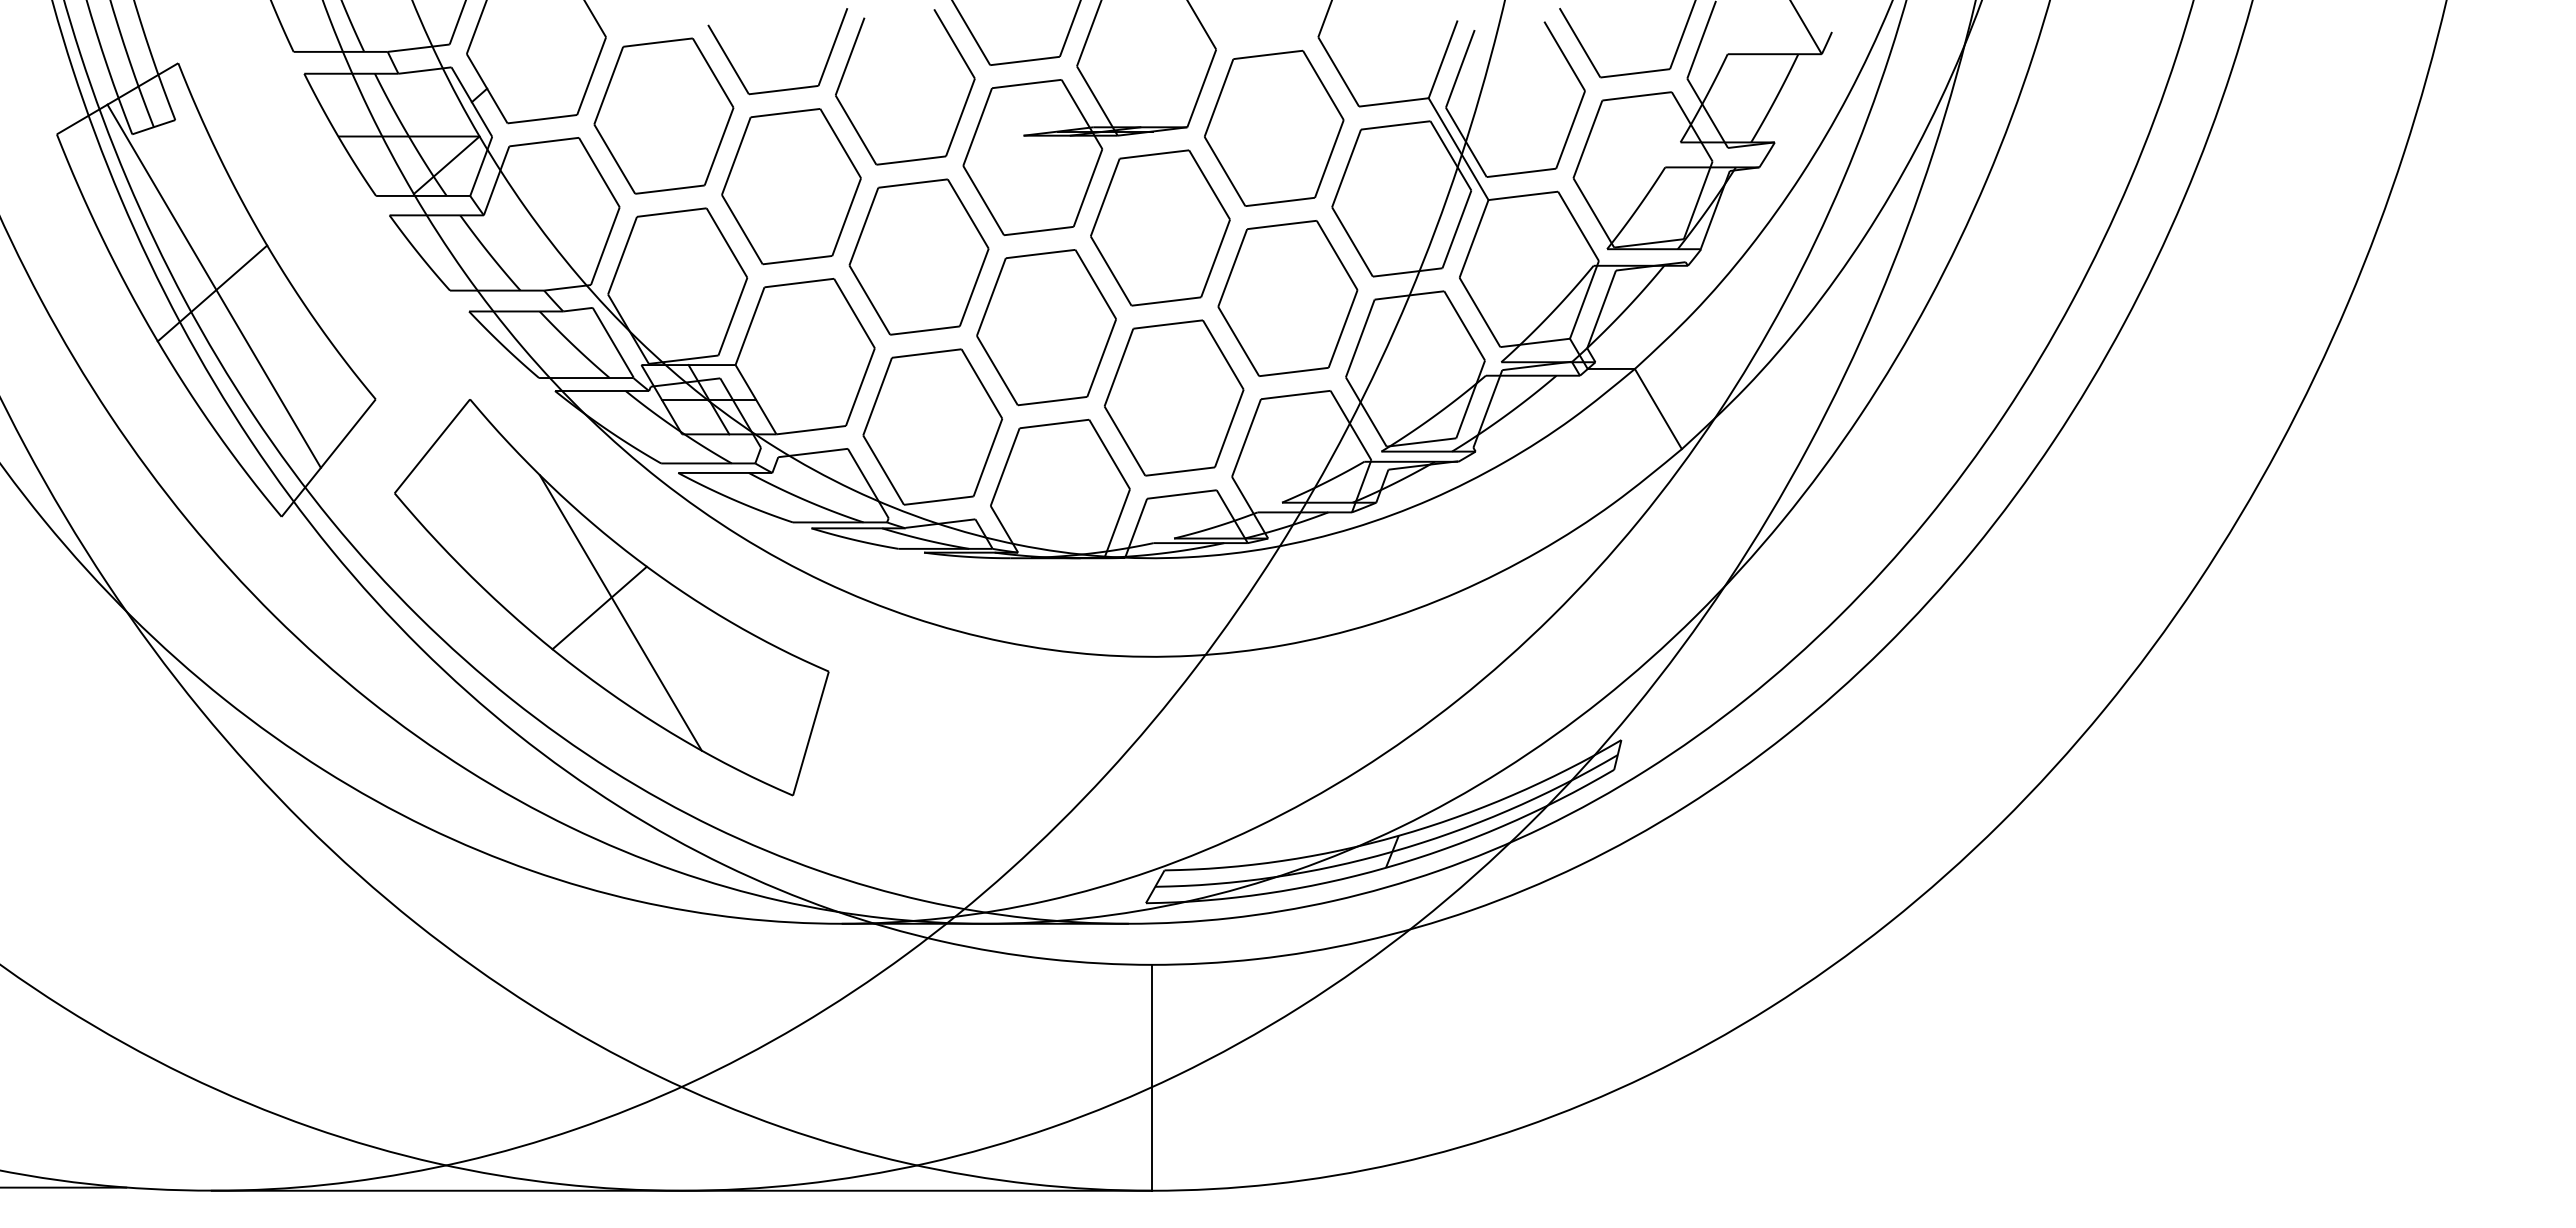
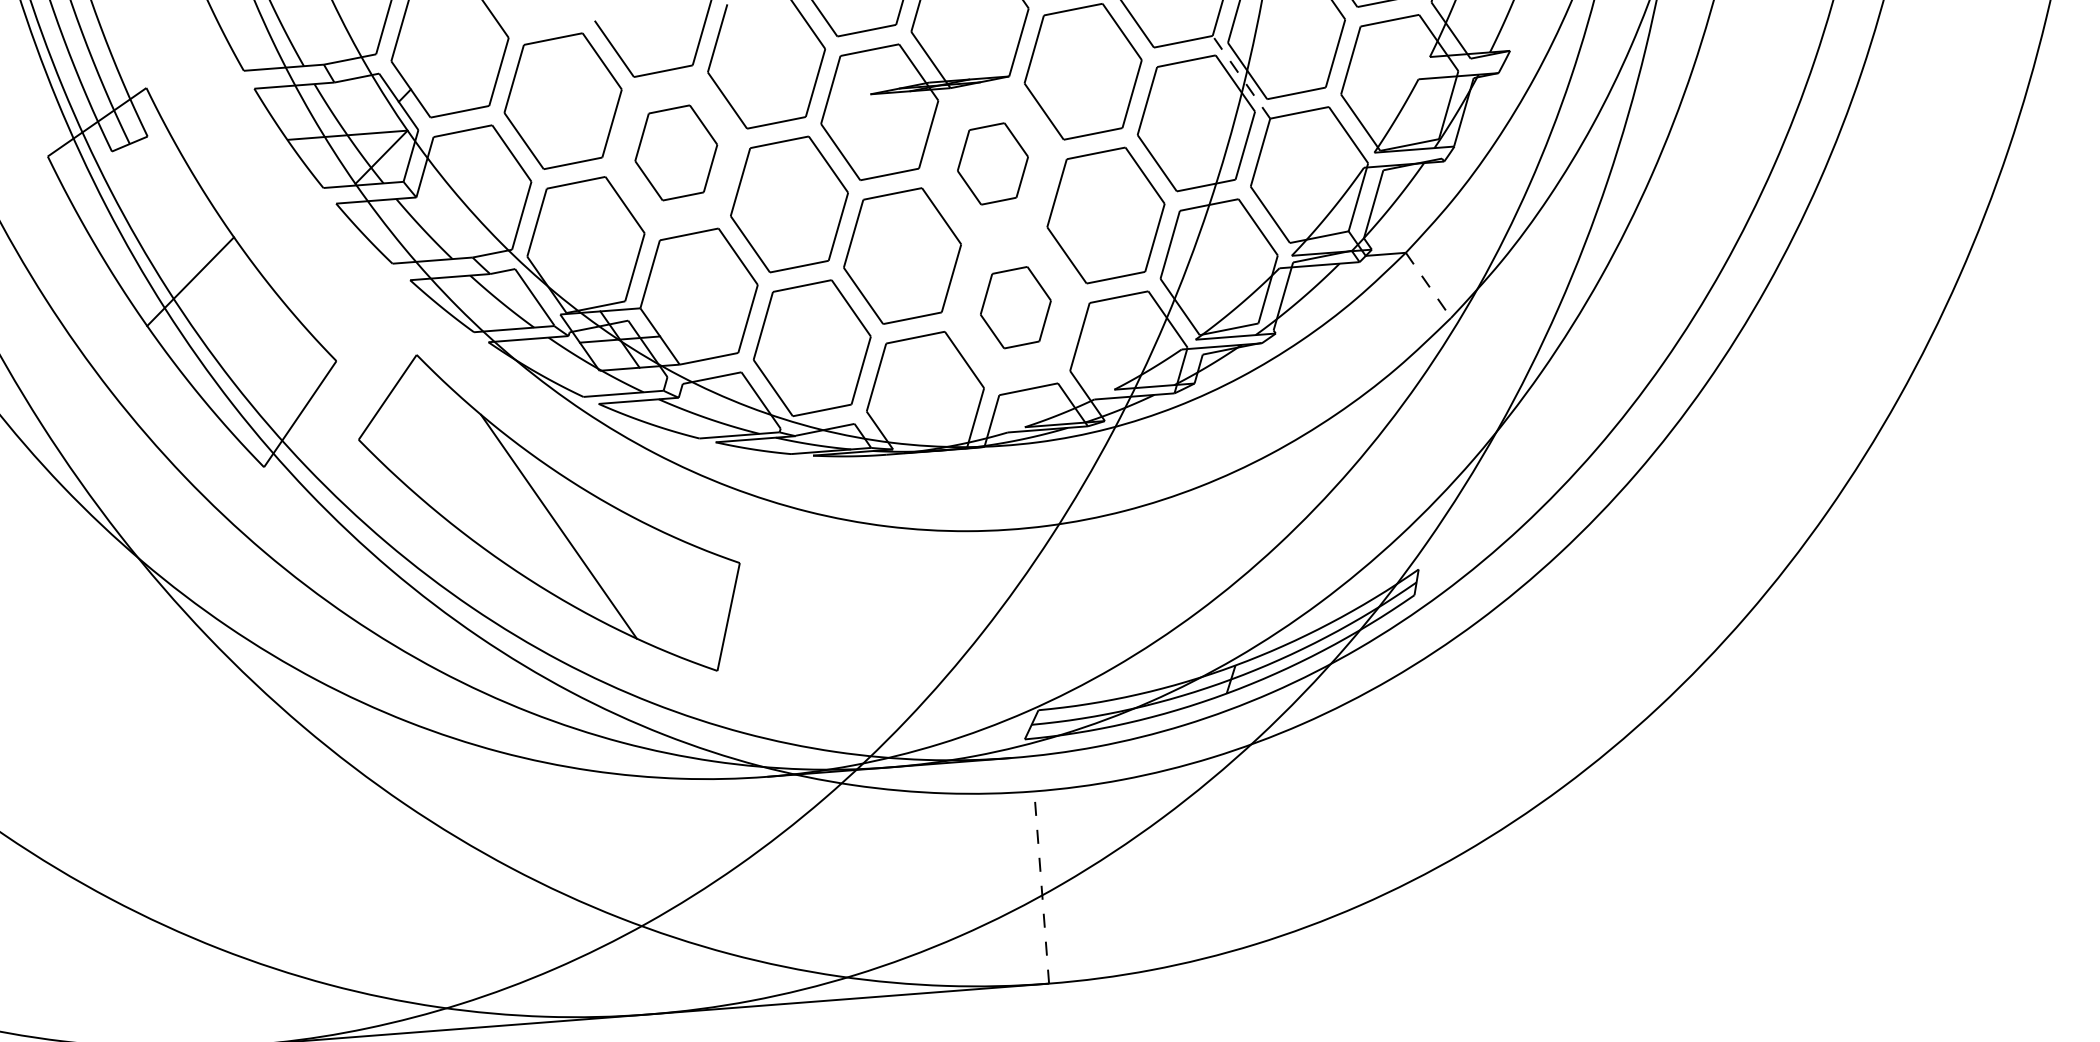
line: (1458, 148) -> (1241, 76), solid -> dashed
part: (791, 186) -> (676, 152), size x0.7
part: (1160, 227) -> (992, 163), size x0.6
line: (213, 285) -> (190, 274), removed
part: (1174, 397) -> (1015, 307), size x0.6
line: (1658, 409) -> (1428, 285), solid -> dashed
line: (599, 607) -> (540, 523), removed
line: (1152, 1077) -> (1041, 887), solid -> dashed

